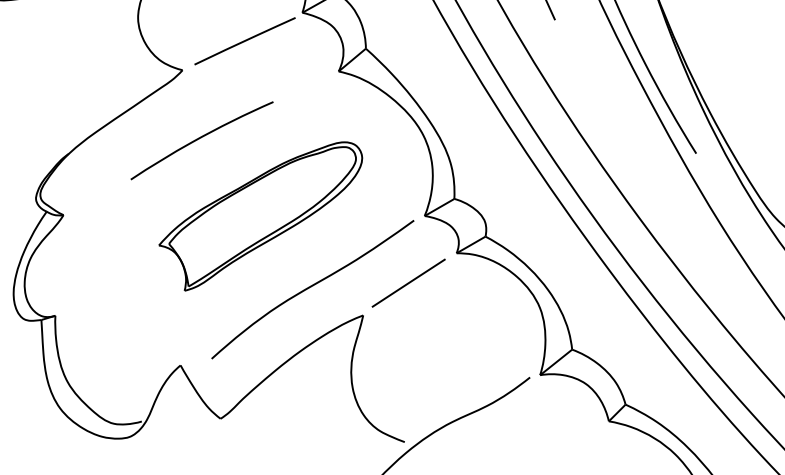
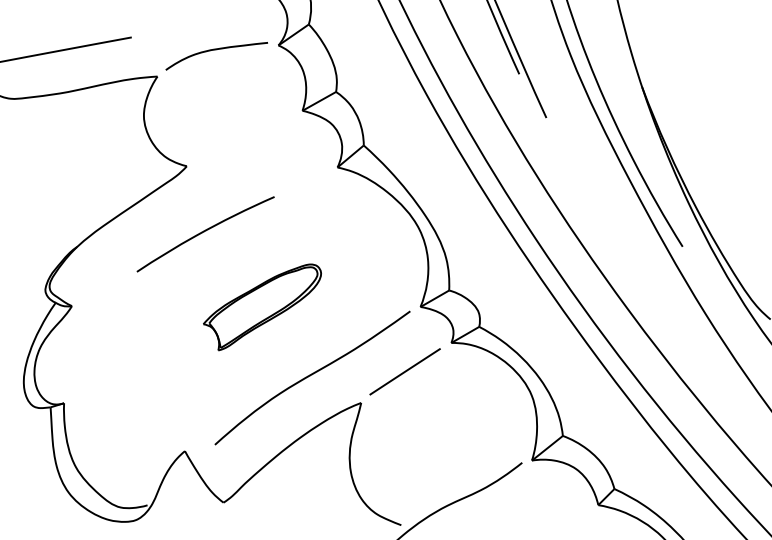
line: (245, 41) -> (247, 138), removed
part: (260, 216) -> (262, 307), size x0.6

